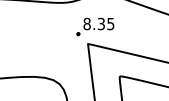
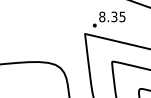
part: (94, 27) -> (108, 19), moved

